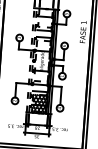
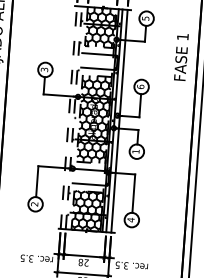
hatch: (45, 17) -> (100, 26), added
hatch: (42, 60) -> (94, 118), added

